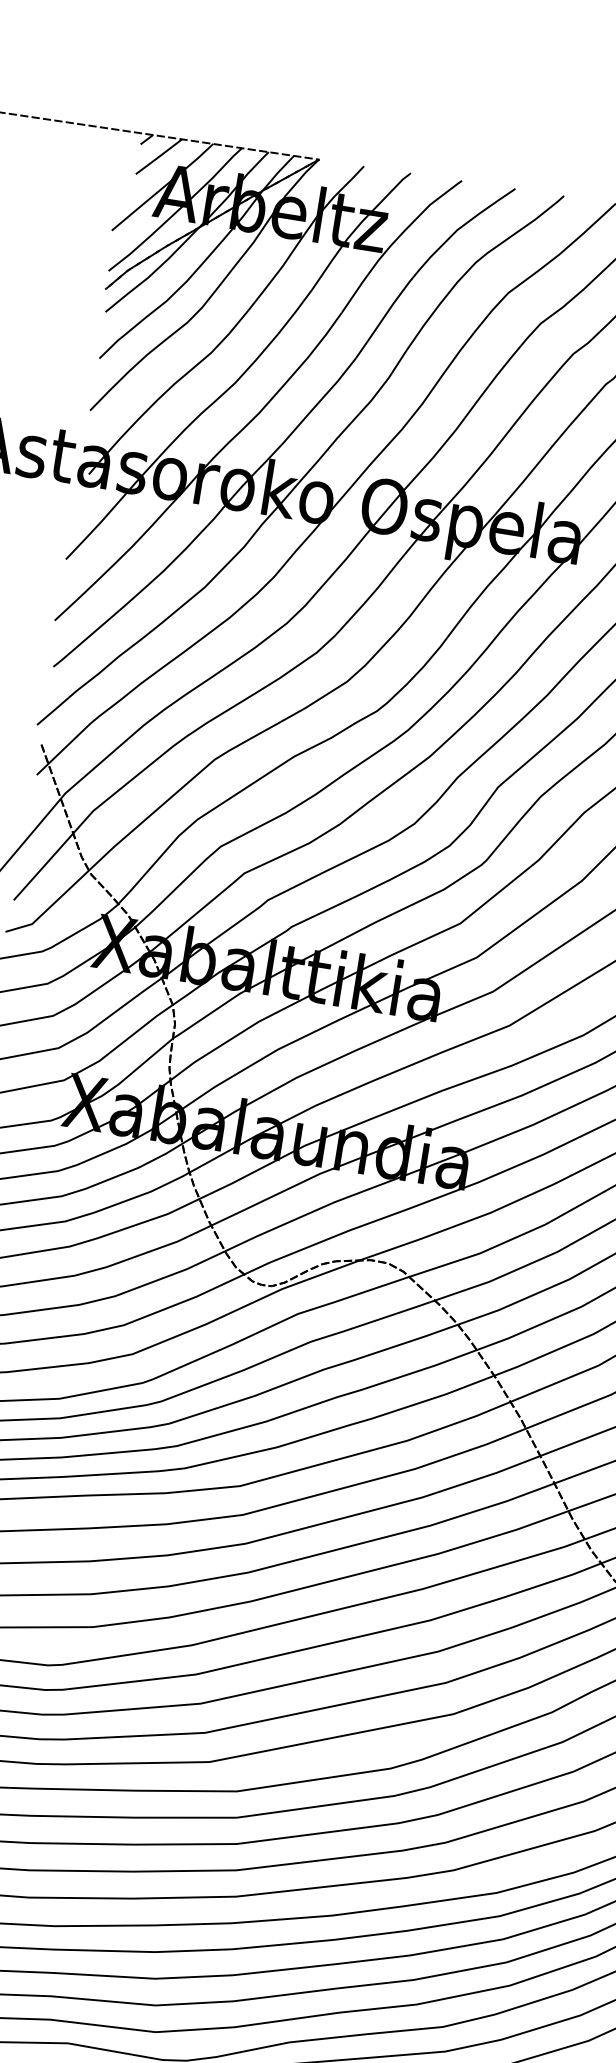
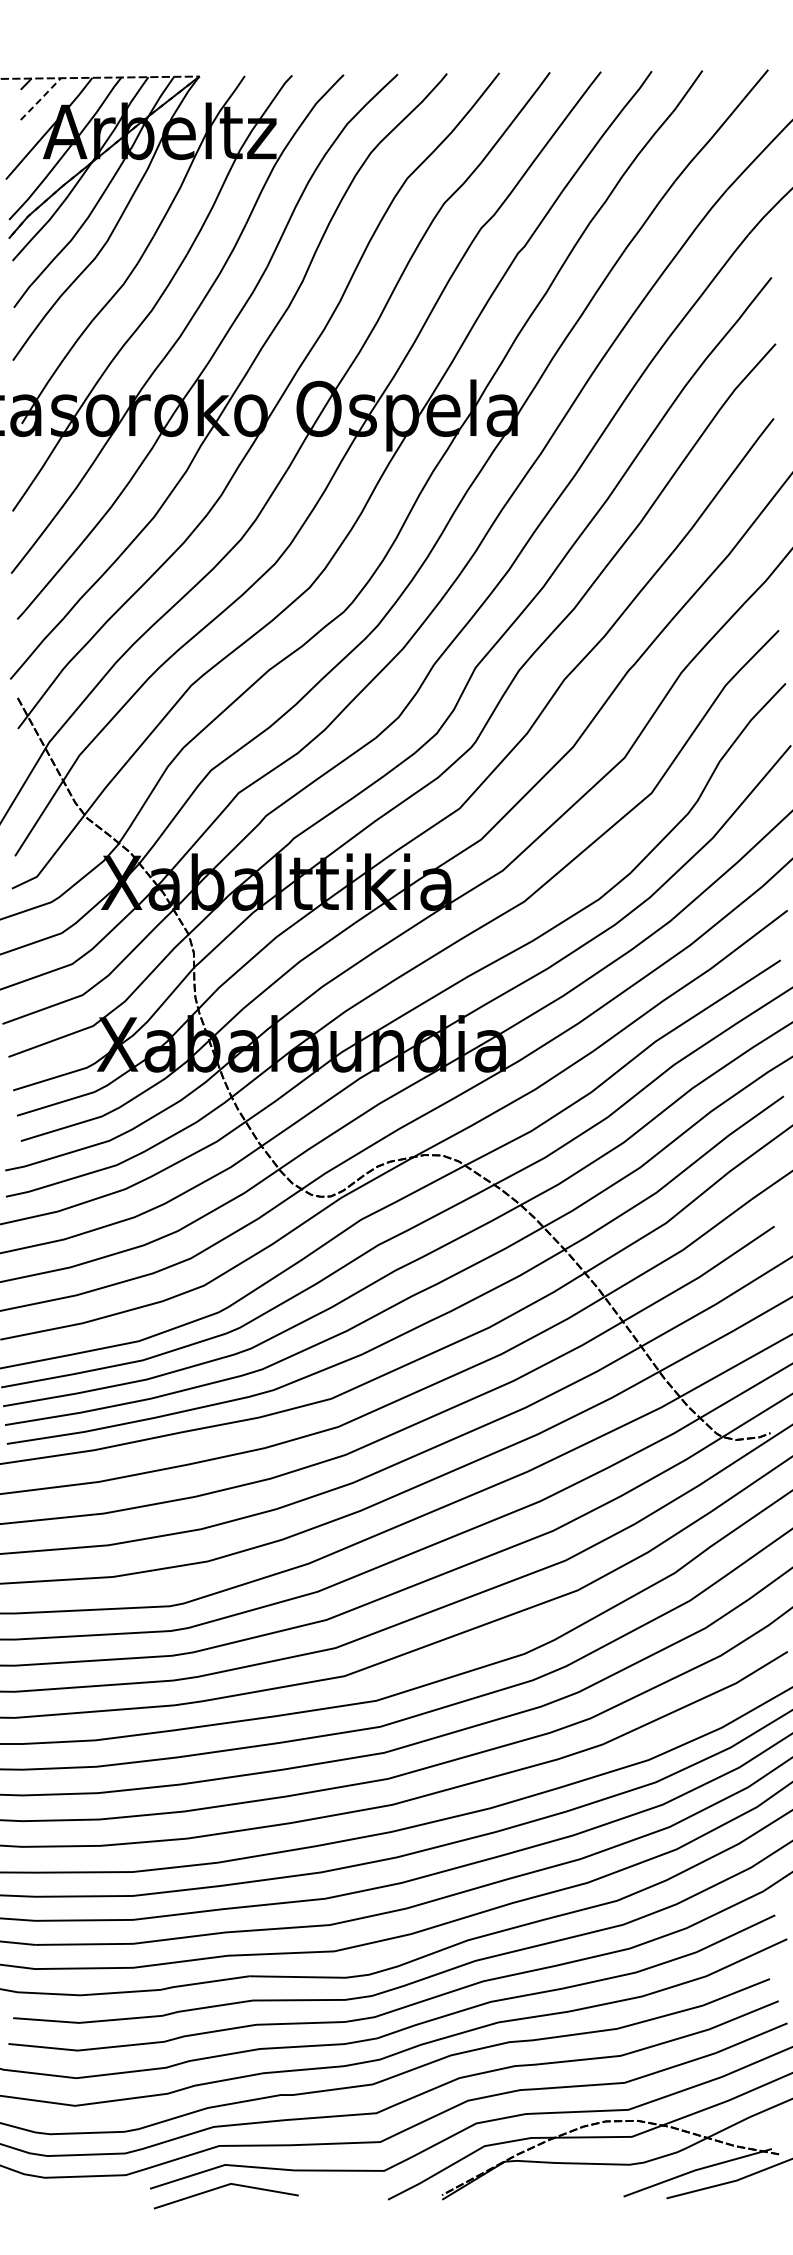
line: (159, 156) -> (41, 98), solid -> dashed

